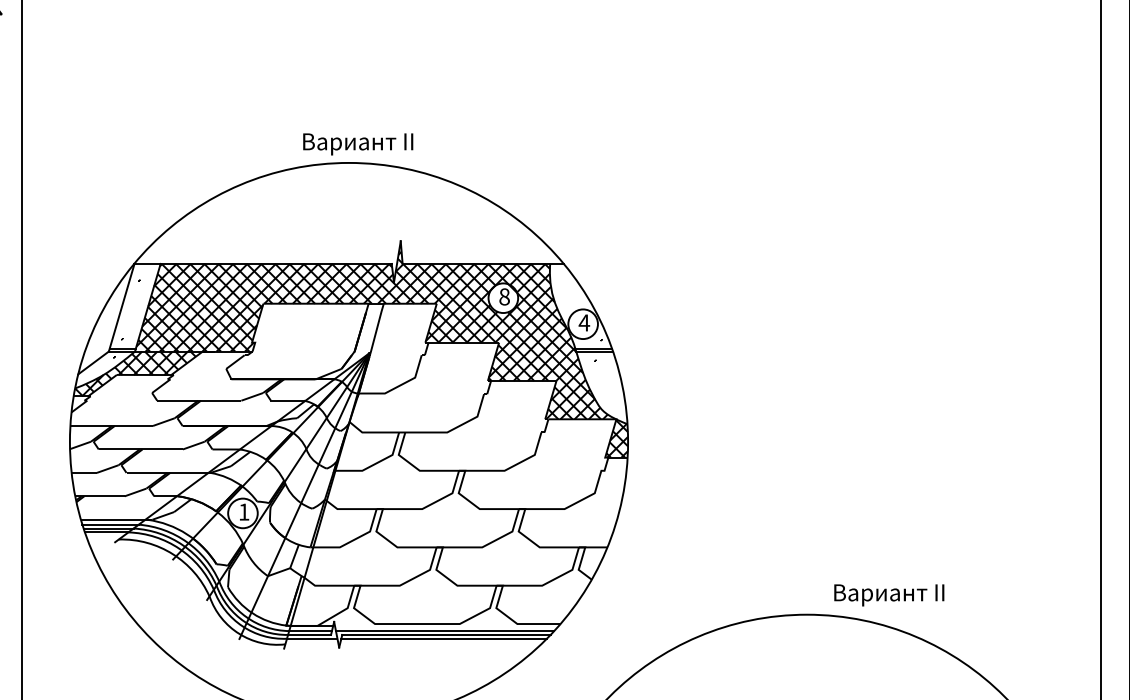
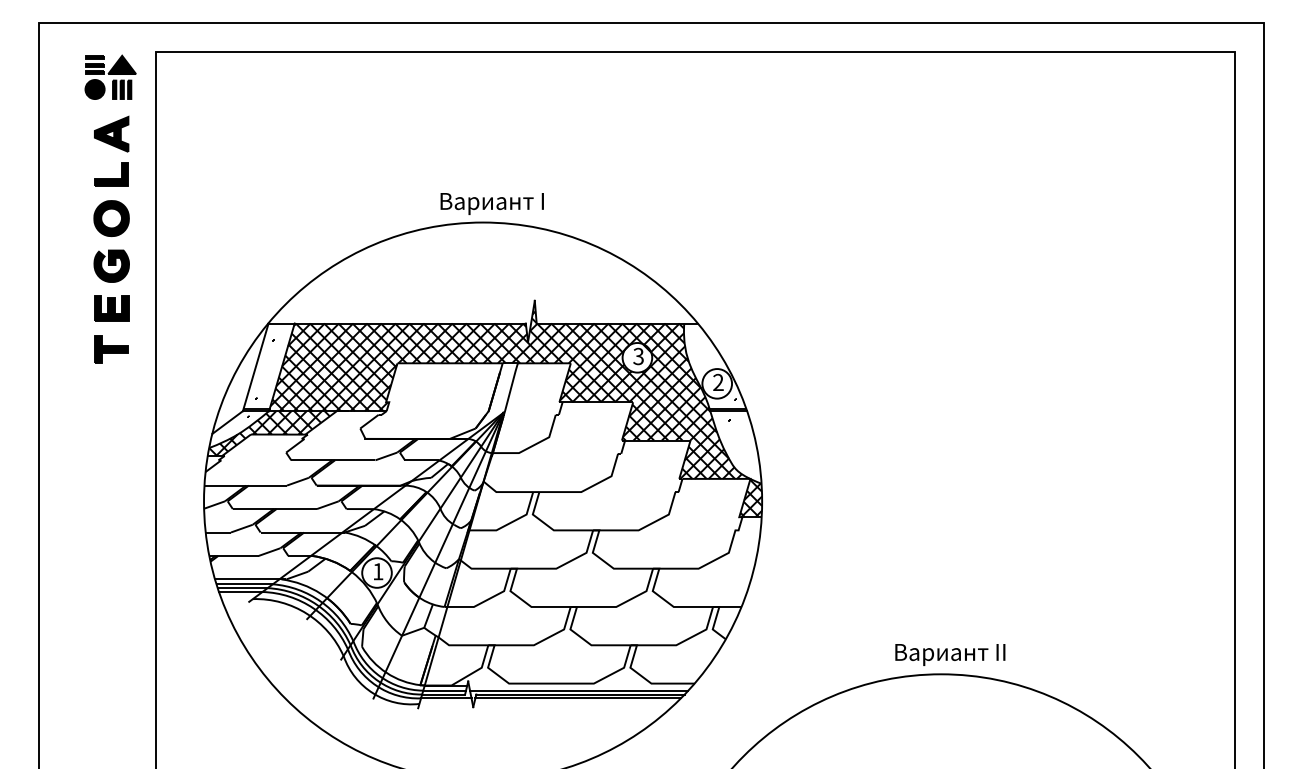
text: (358, 144) -> (492, 204), Вариант II -> Вариант I
text: (504, 295) -> (638, 355), 8 -> 3
text: (584, 321) -> (718, 381), 4 -> 2
text: (889, 594) -> (950, 654), moved

